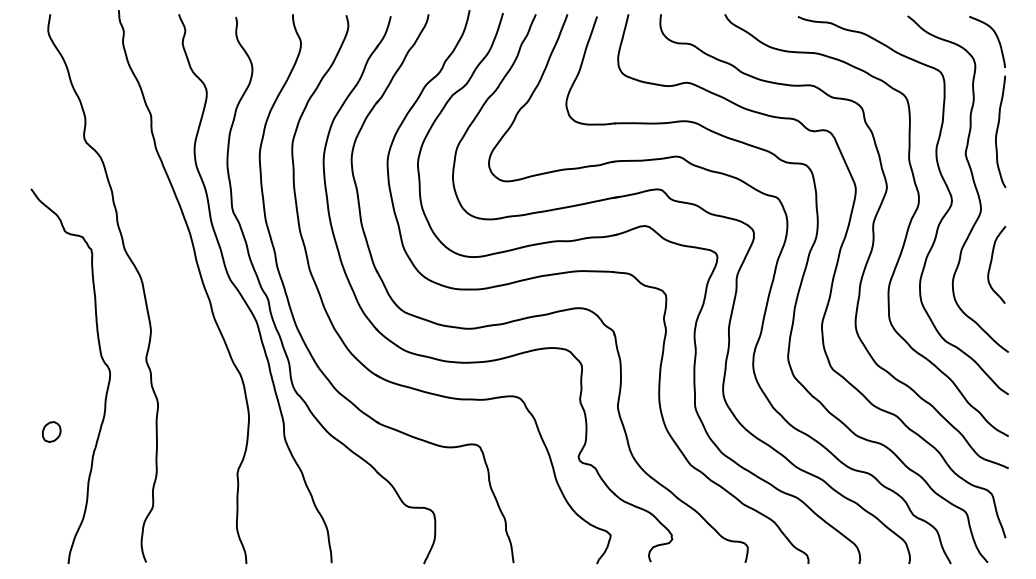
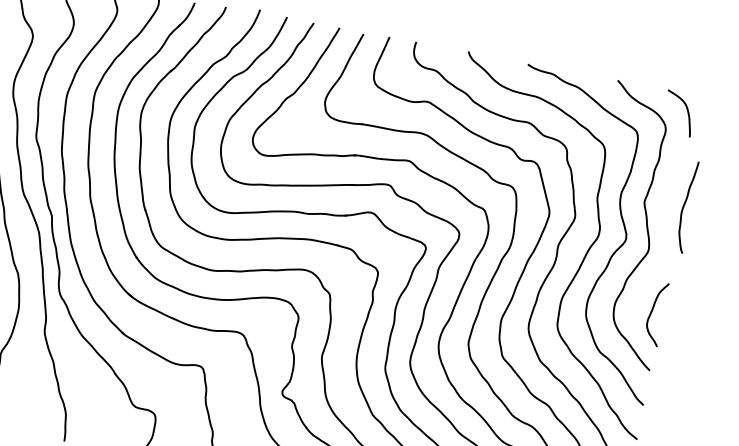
curve: (998, 129) -> (685, 204), moved
curve: (992, 261) -> (653, 310), moved

